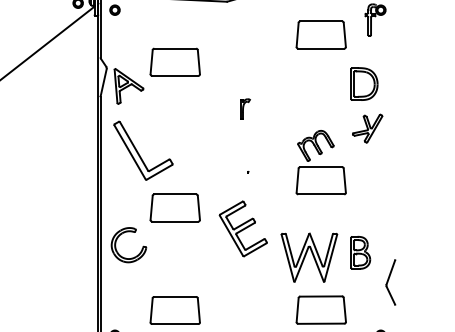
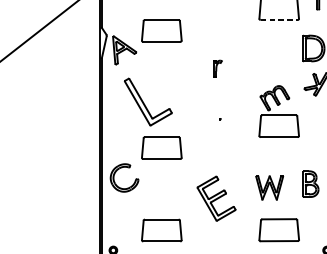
line: (321, 48) -> (279, 19), solid -> dashed
part: (143, 150) -> (148, 101), moved
part: (242, 228) -> (215, 198), moved
part: (309, 257) -> (269, 187), size x0.6

